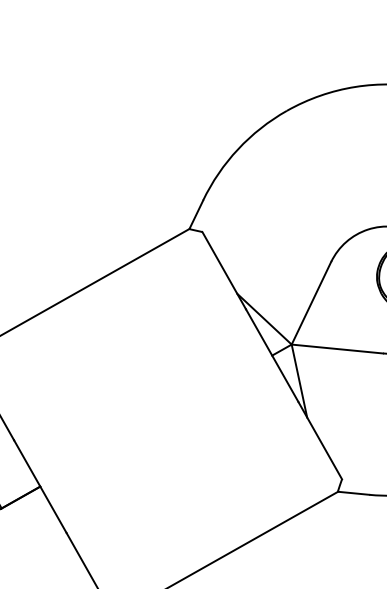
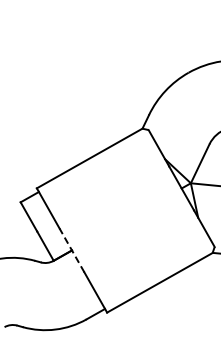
line: (39, 486) -> (71, 250), solid -> dashed

